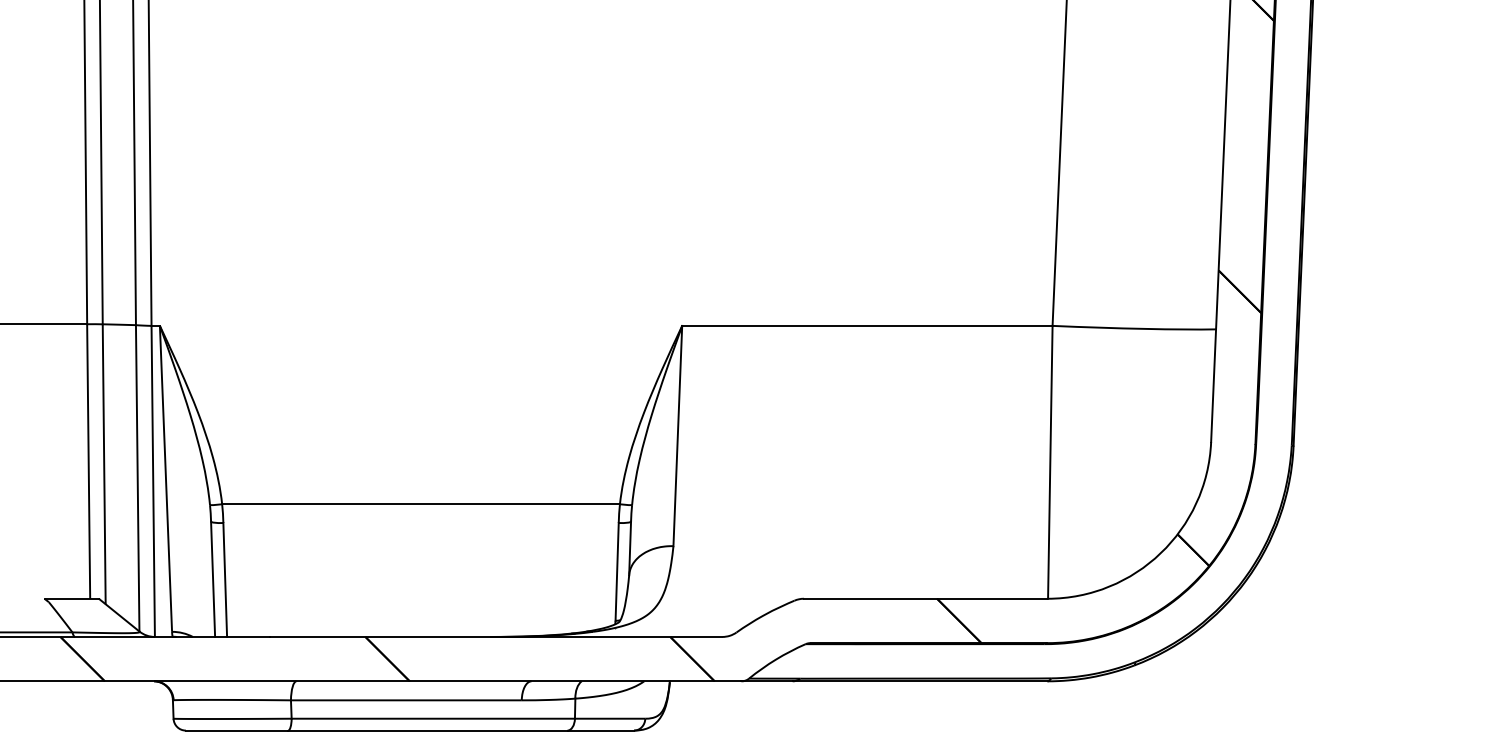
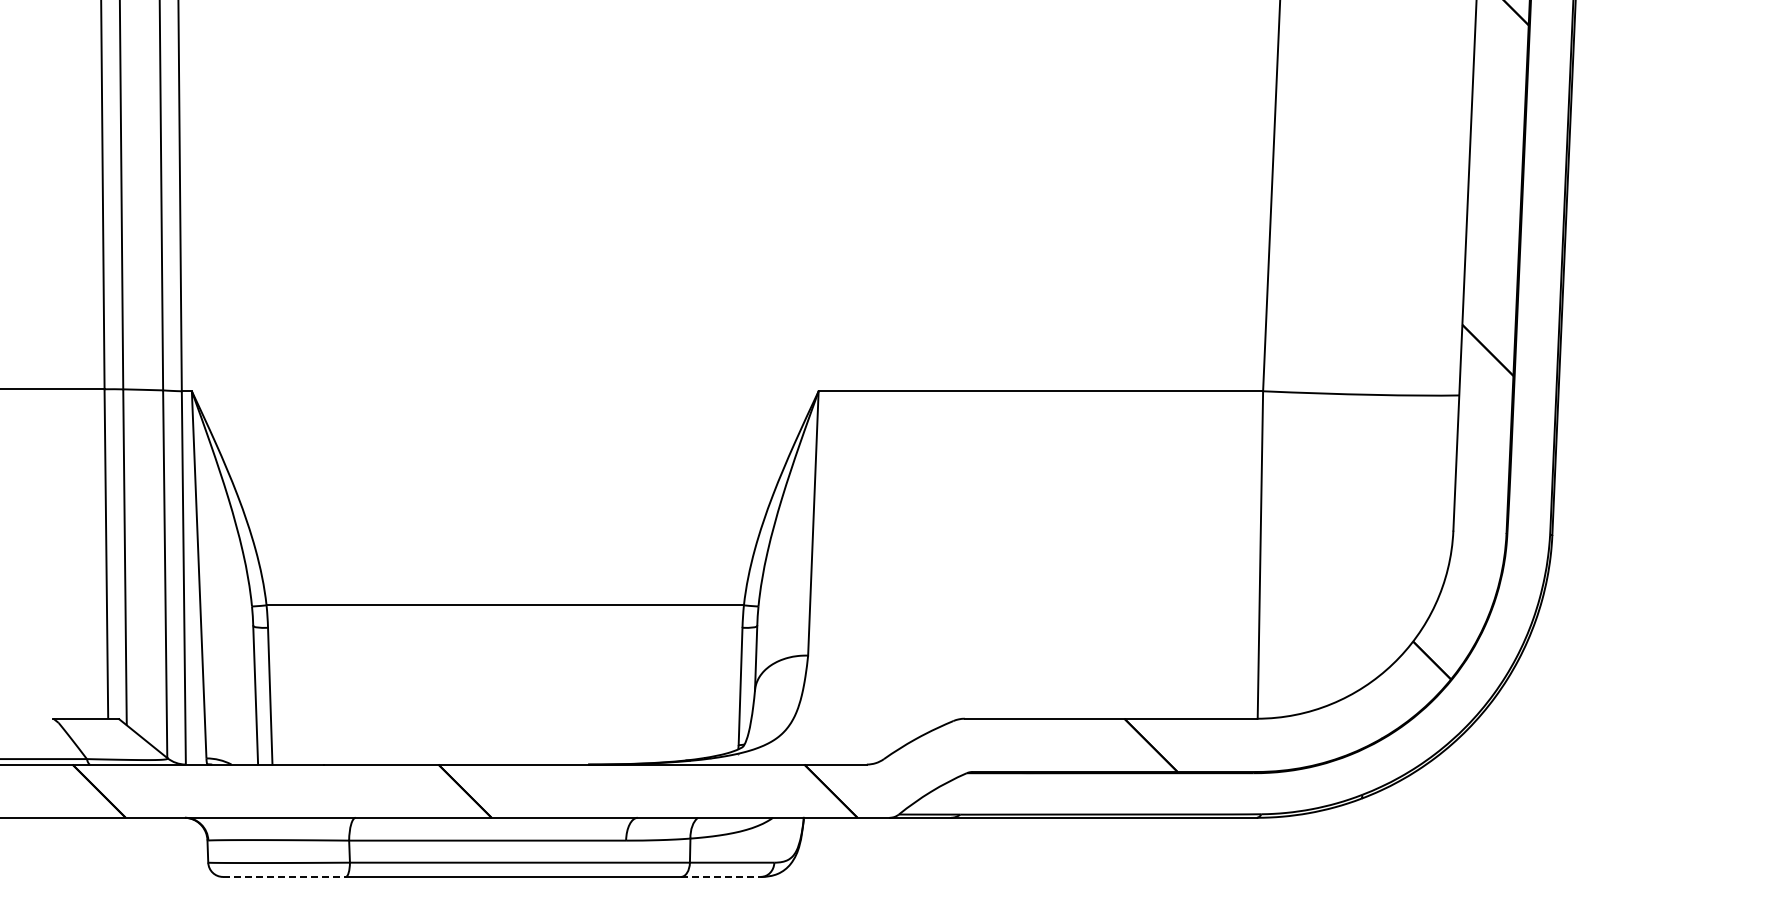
line: (237, 730) -> (284, 876), solid -> dashed
line: (600, 730) -> (720, 876), solid -> dashed

